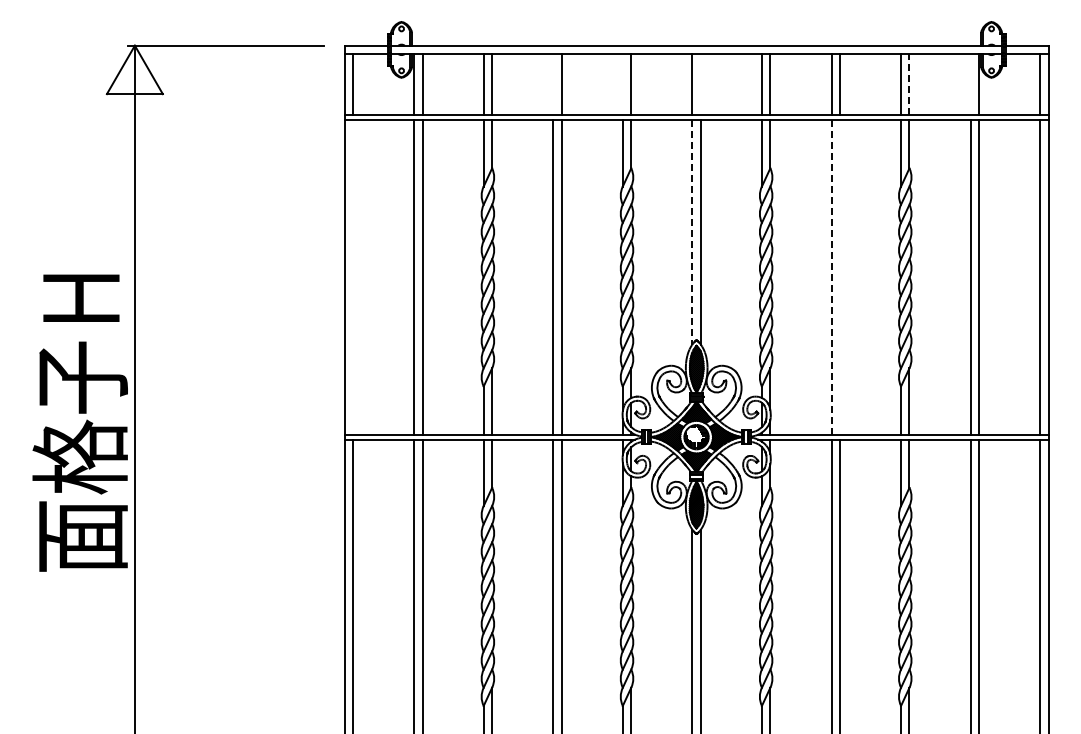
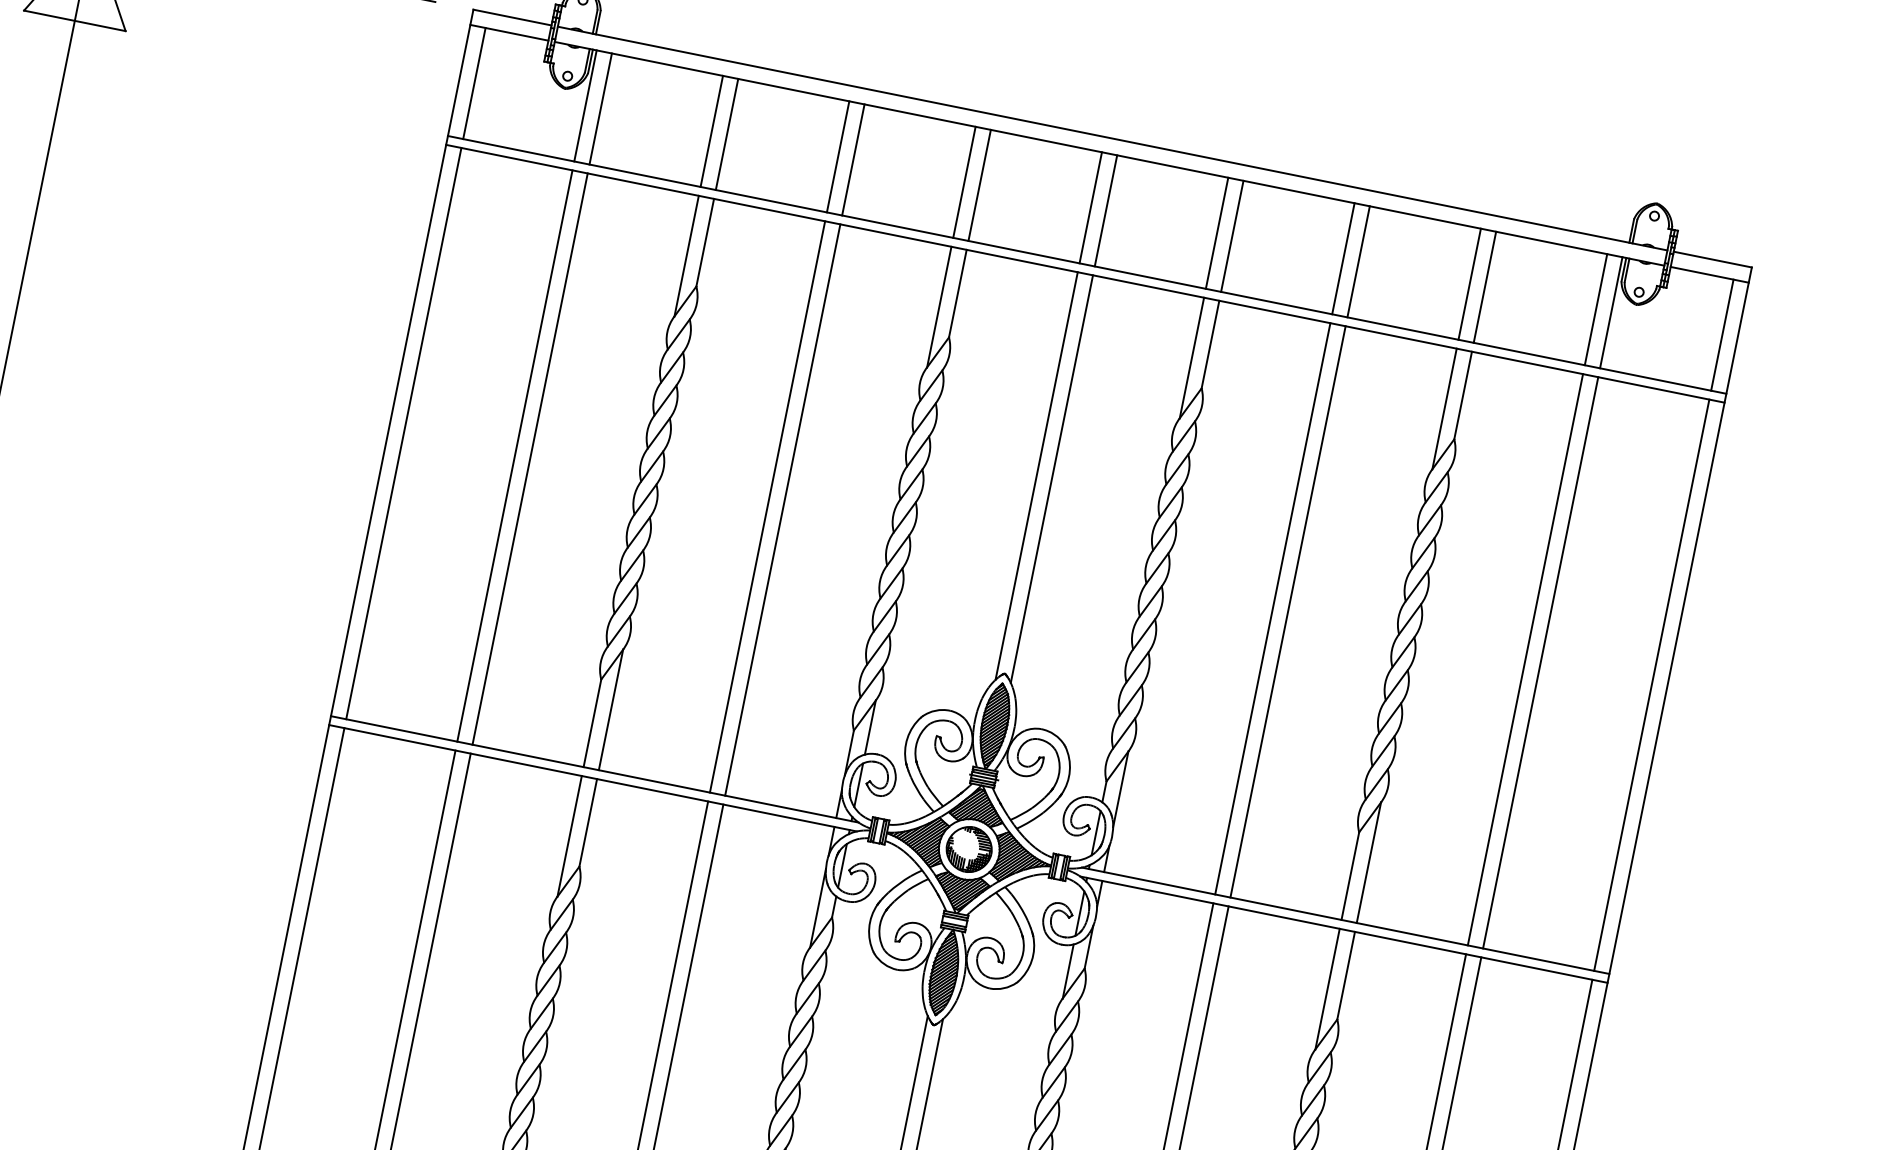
line: (553, 84) -> (838, 156), added
line: (622, 84) -> (963, 181), added
line: (700, 84) -> (1105, 210), added
line: (909, 84) -> (1485, 287), dashed -> solid
line: (970, 84) -> (1595, 309), added
line: (692, 232) -> (1036, 476), dashed -> solid
line: (353, 277) -> (404, 433), added
line: (831, 277) -> (1272, 608), dashed -> solid
line: (839, 277) -> (1287, 611), added

